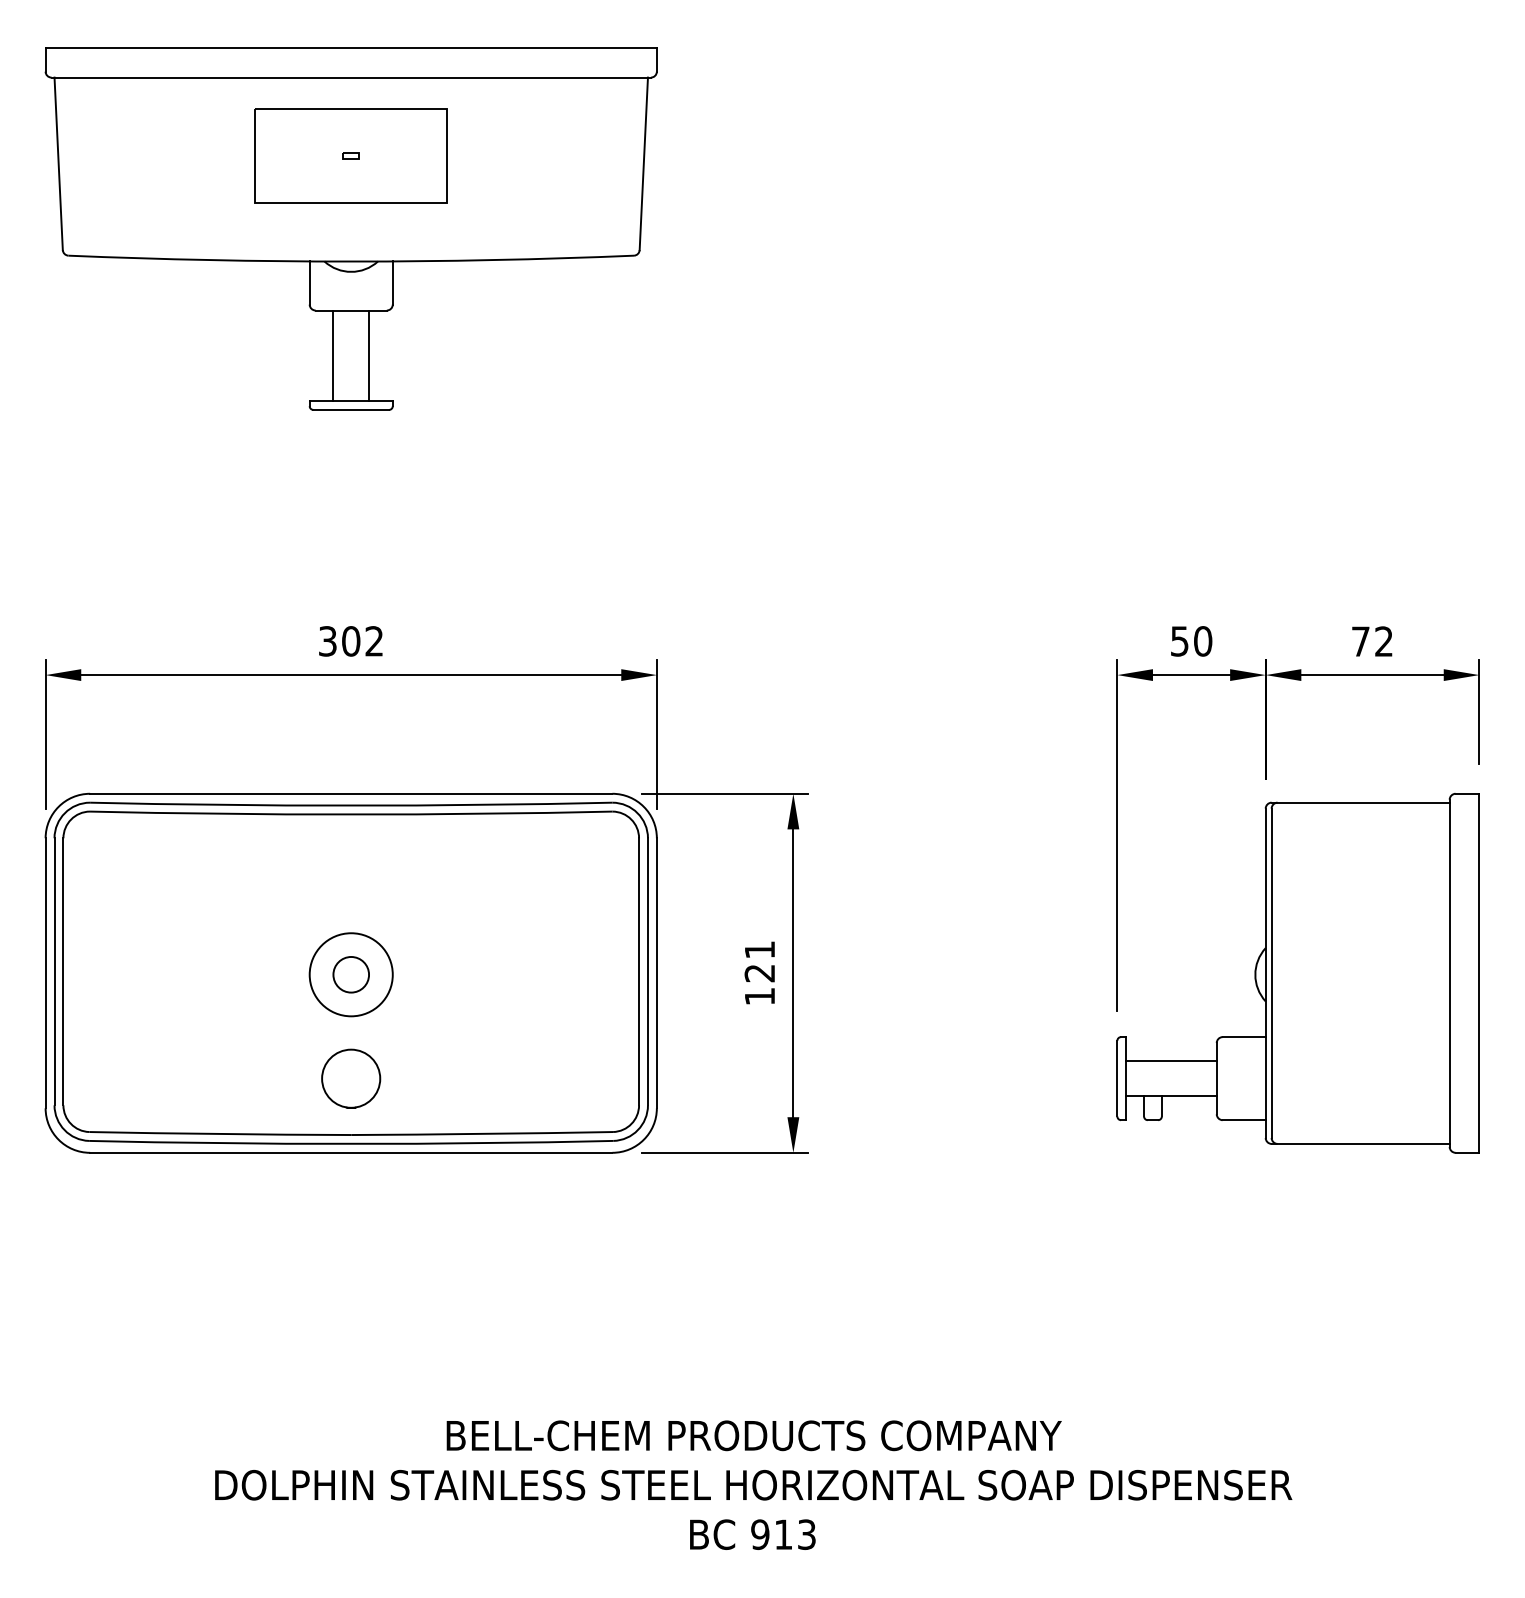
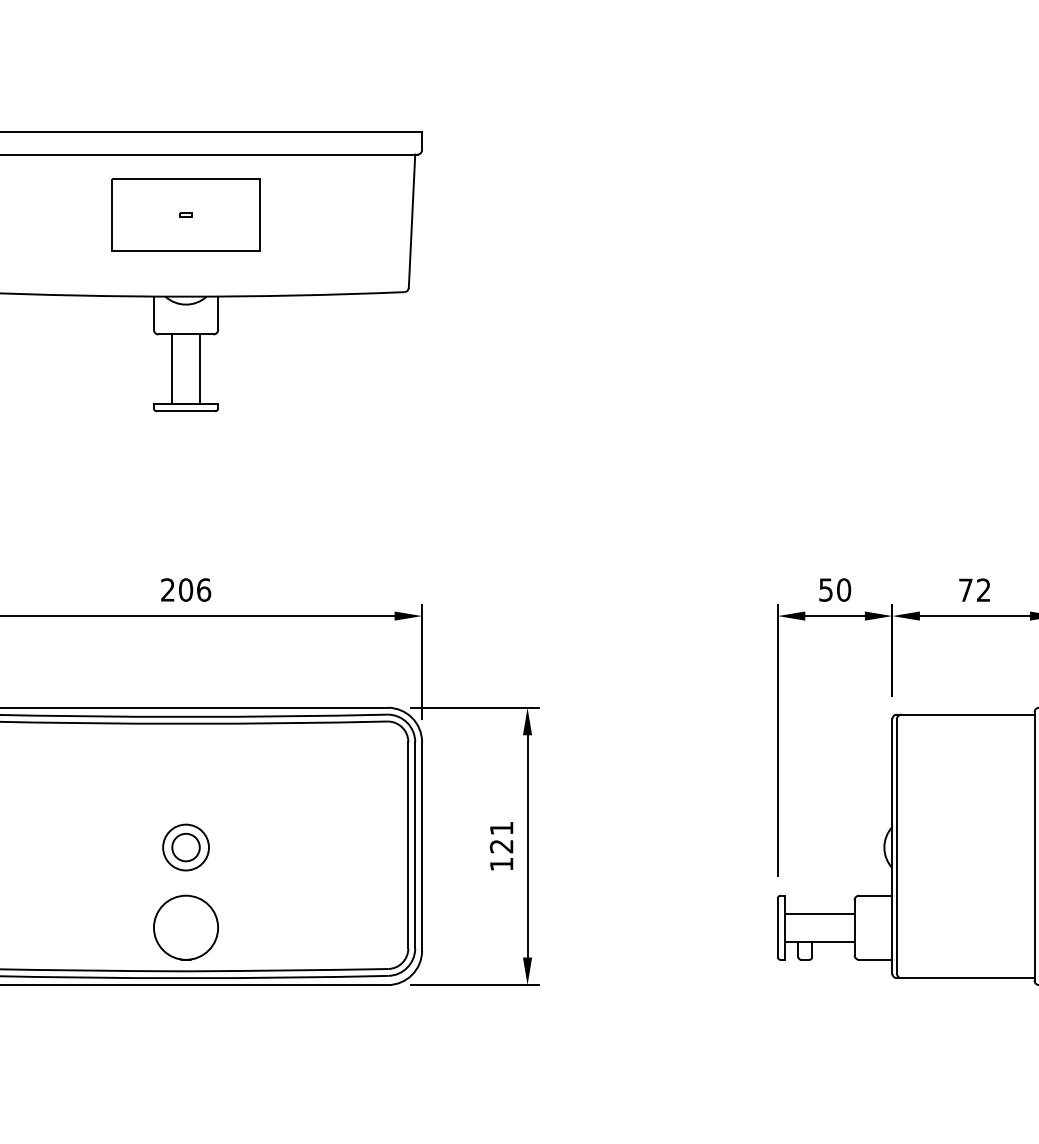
text: (351, 641) -> (186, 590), 302 -> 206
circle: (350, 974) -> (185, 847), size x0.71
circle: (350, 1078) -> (185, 927), size x1.43

